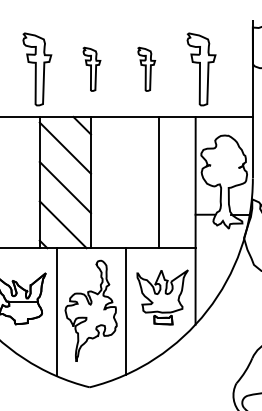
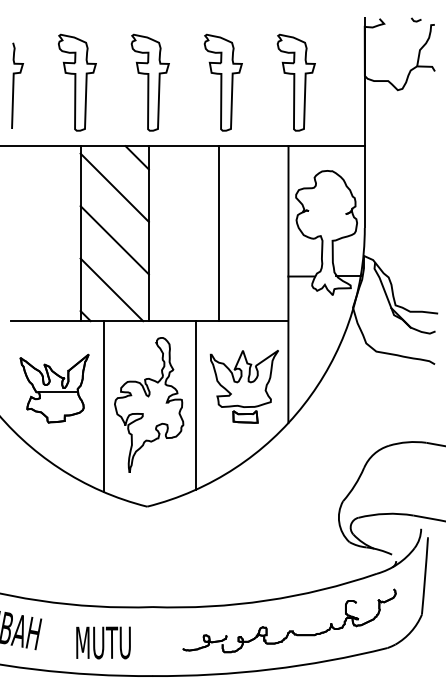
part: (91, 69) -> (149, 82), size x1.67
part: (146, 69) -> (222, 82), size x1.67
line: (159, 182) -> (219, 233), moved

